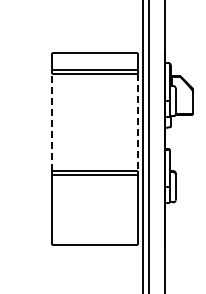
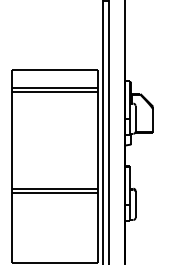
line: (51, 122) -> (11, 140), dashed -> solid
line: (137, 123) -> (97, 141), dashed -> solid

